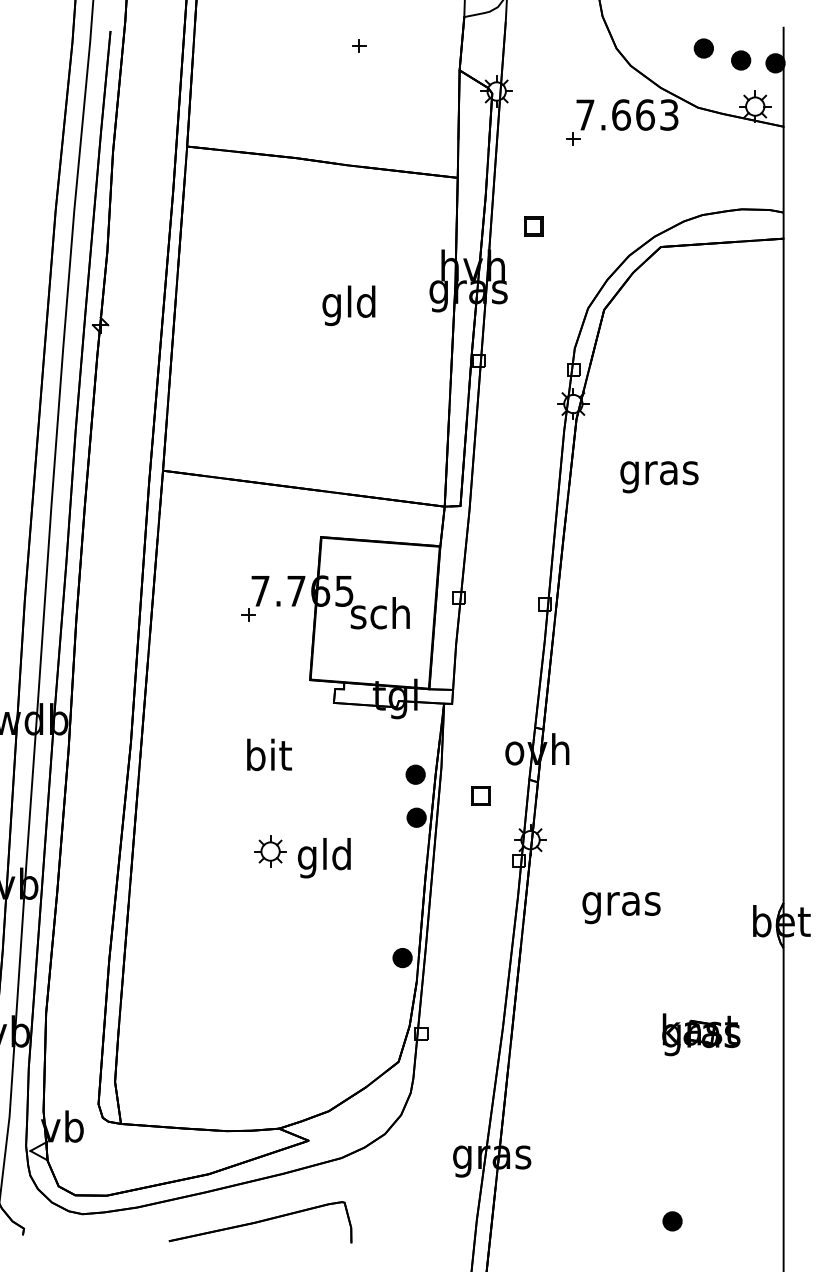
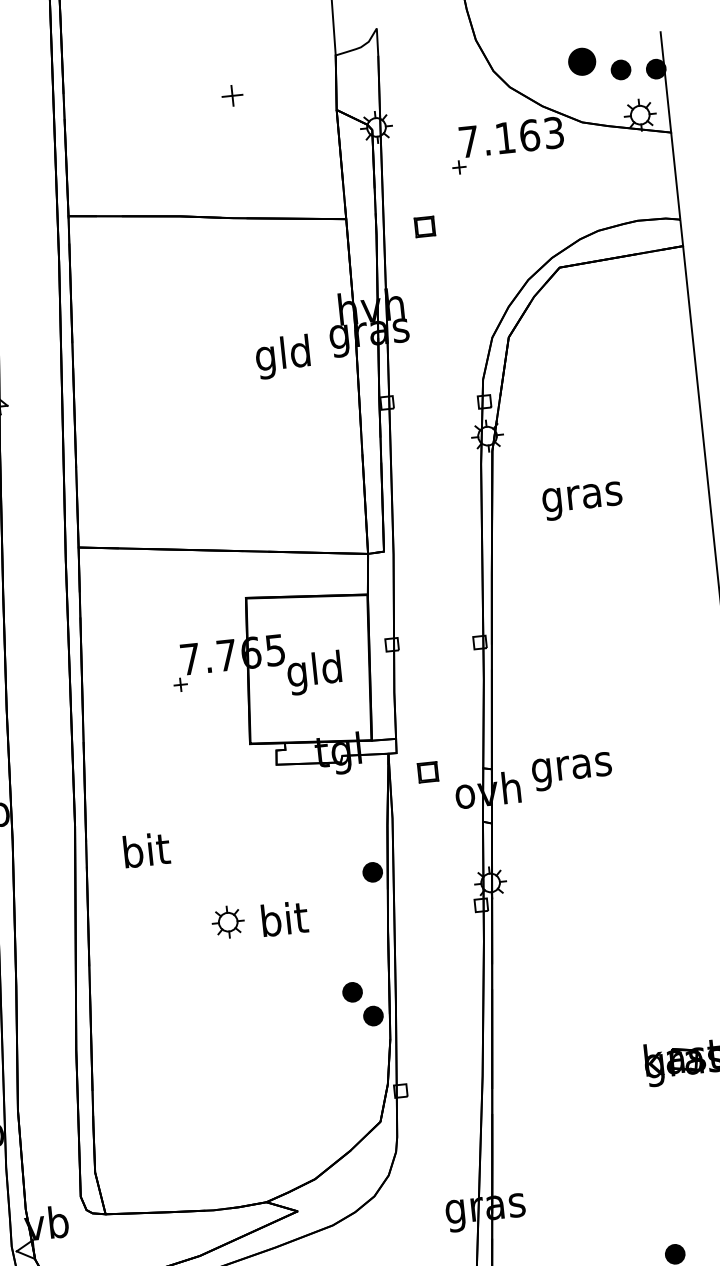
part: (359, 45) -> (232, 95), size x1.6
part: (703, 48) -> (581, 61), size x1.4
text: (621, 114) -> (505, 137), 7.663 -> 7.163
part: (533, 226) -> (424, 226), moved
text: (348, 305) -> (282, 356), moved
text: (379, 617) -> (313, 673), sch -> gld
text: (269, 754) -> (146, 849), moved
part: (415, 774) -> (352, 992), moved
part: (480, 795) -> (427, 771), moved
text: (324, 858) -> (283, 923), gld -> bit
text: (621, 908) -> (572, 772), moved

